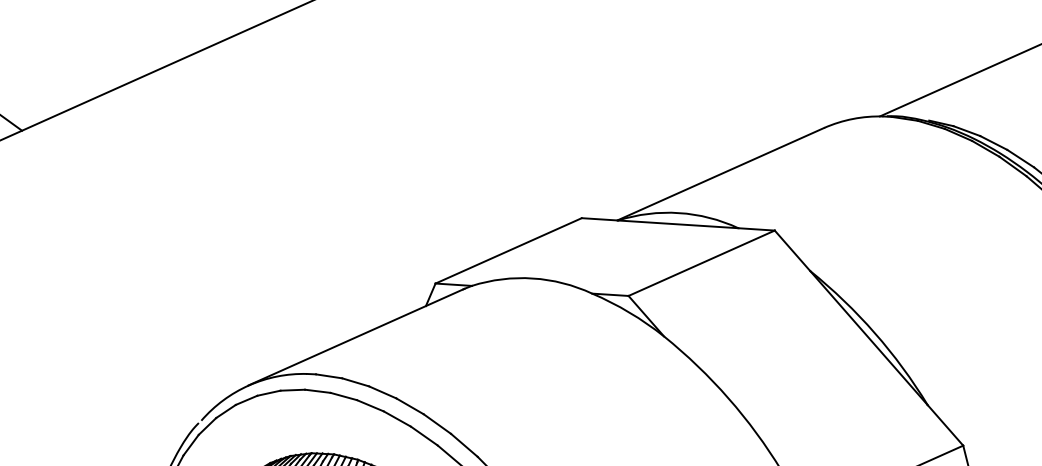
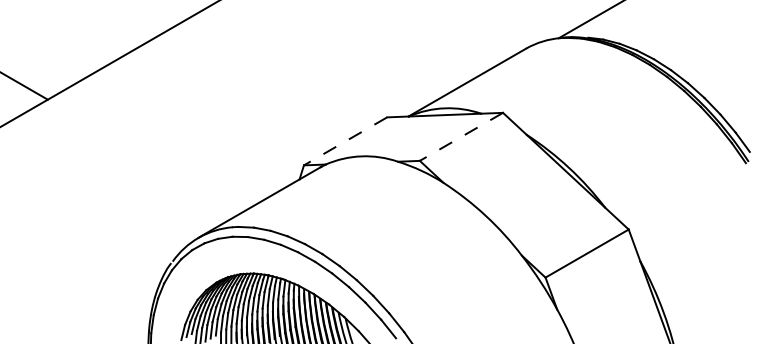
line: (508, 251) -> (345, 141), solid -> dashed
line: (701, 264) -> (461, 137), solid -> dashed

